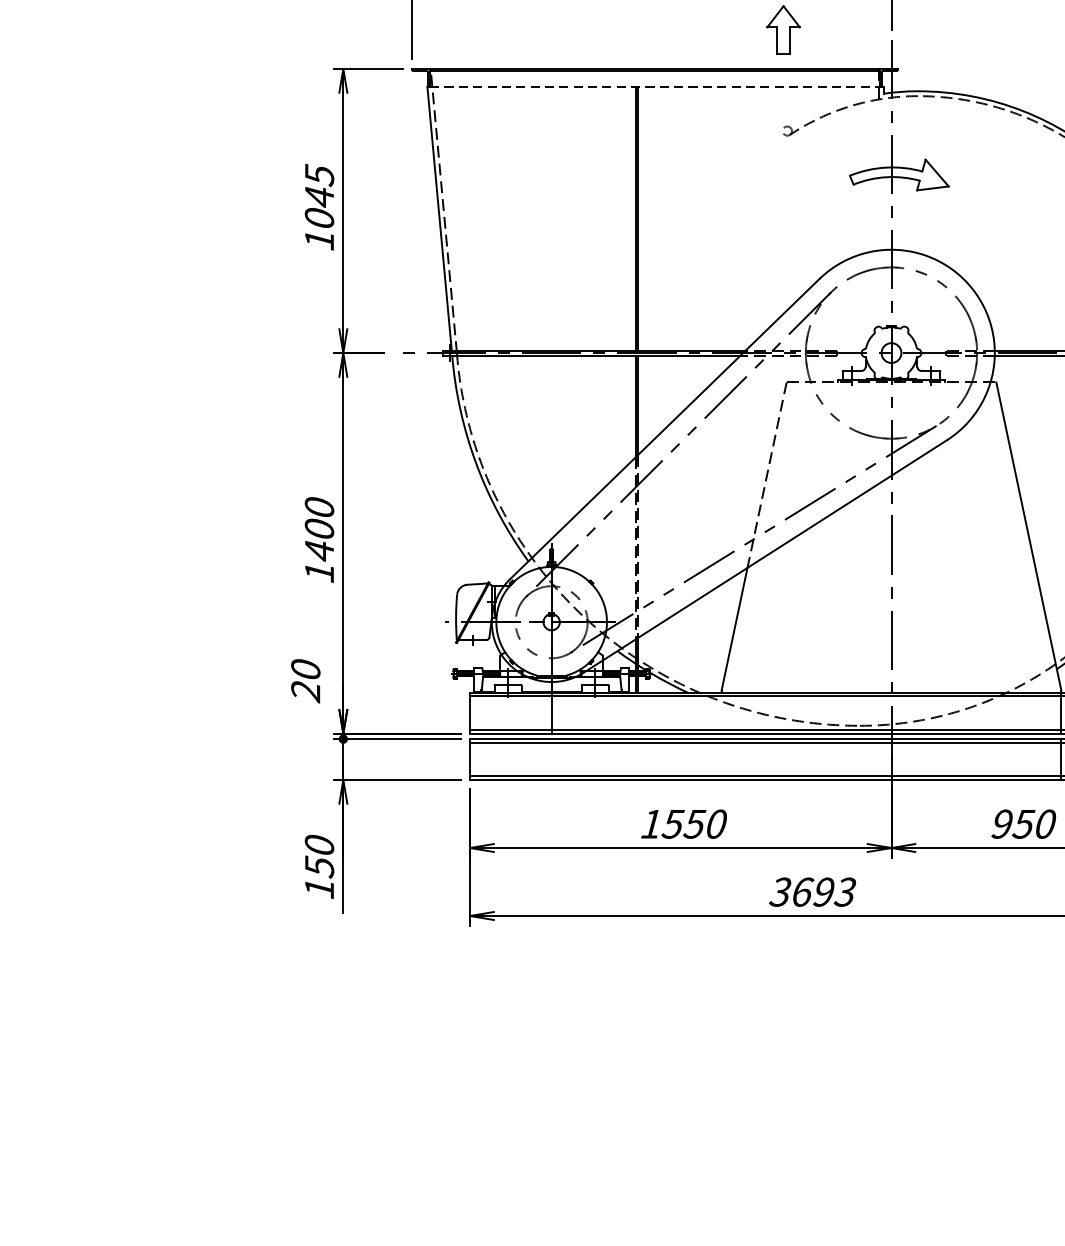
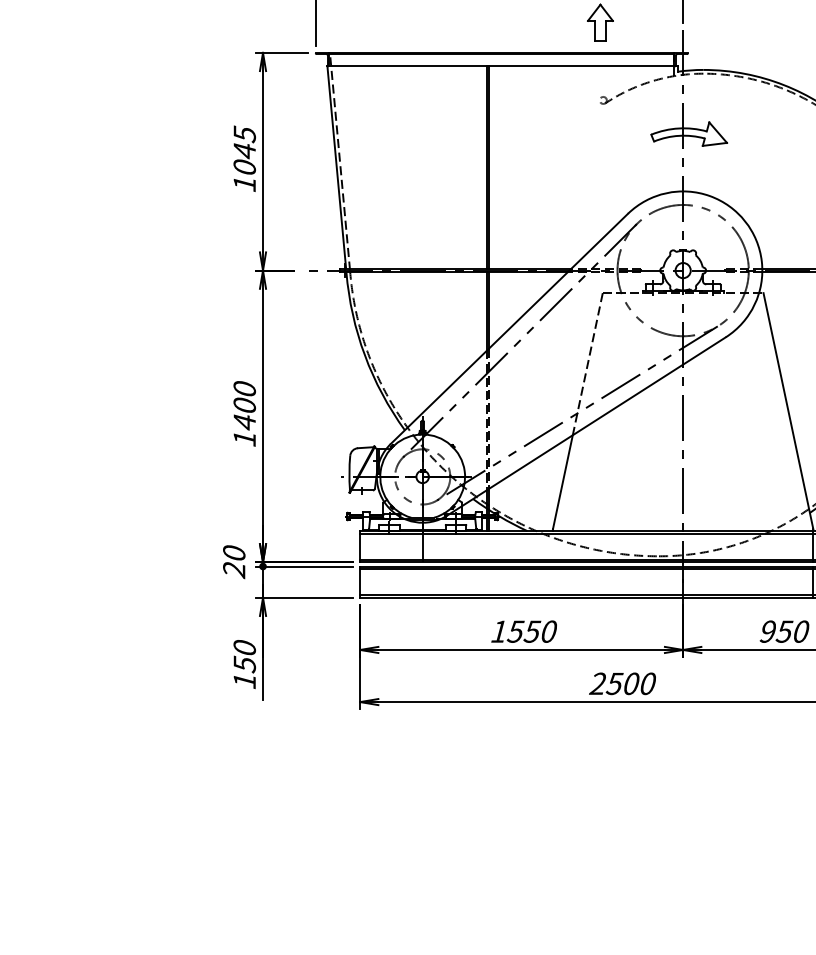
line: (654, 86) -> (501, 66), dashed -> solid
text: (306, 681) -> (234, 562), moved
text: (812, 891) -> (622, 683), 3693 -> 2500

